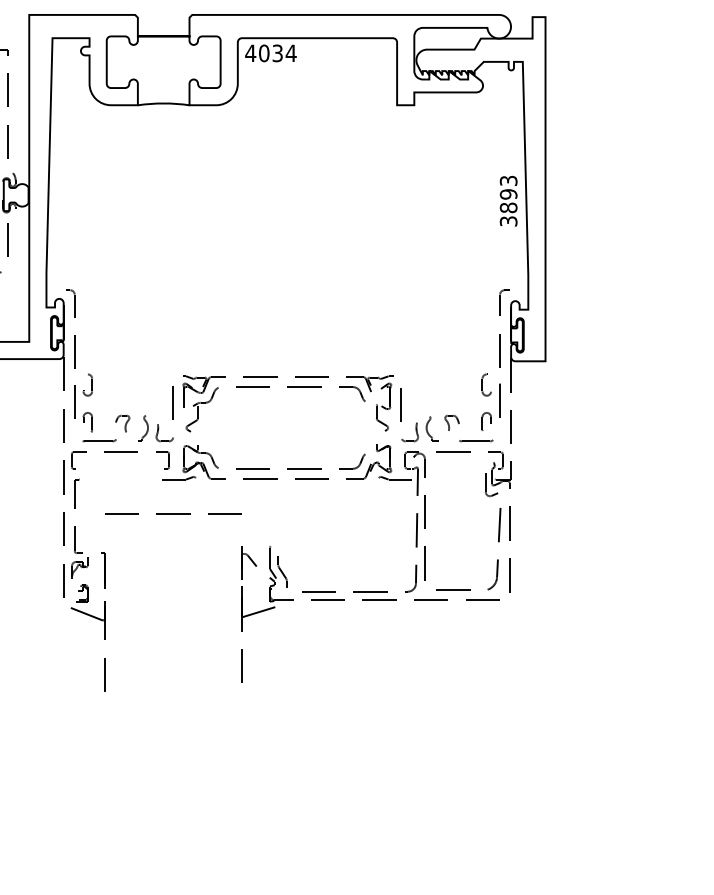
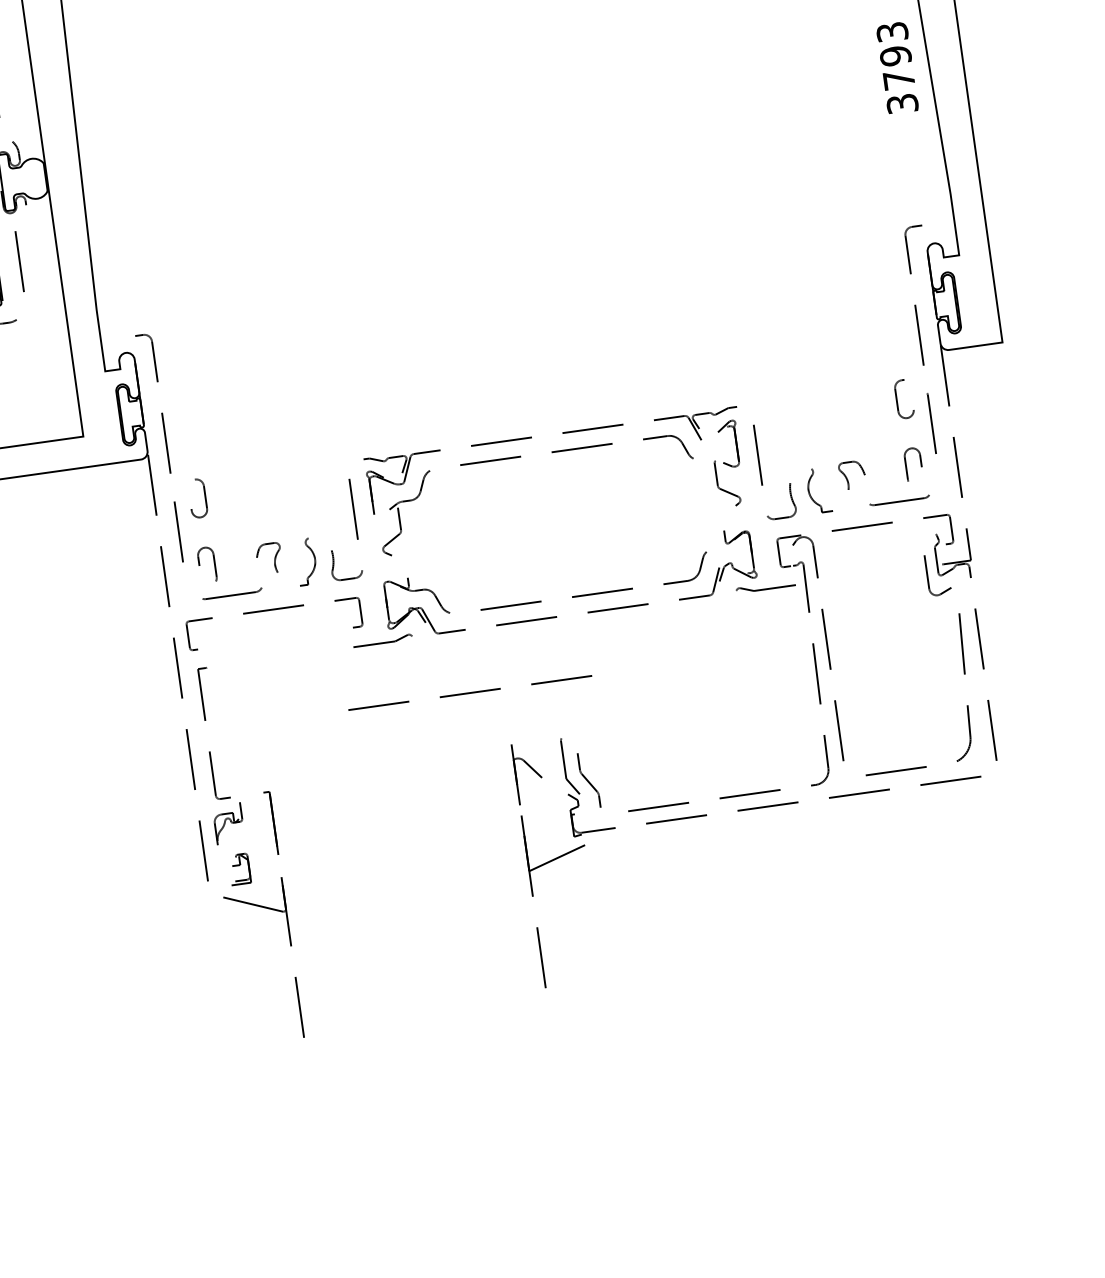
text: (508, 207) -> (898, 79), 3893 -> 3793
line: (173, 513) -> (470, 692), moved

